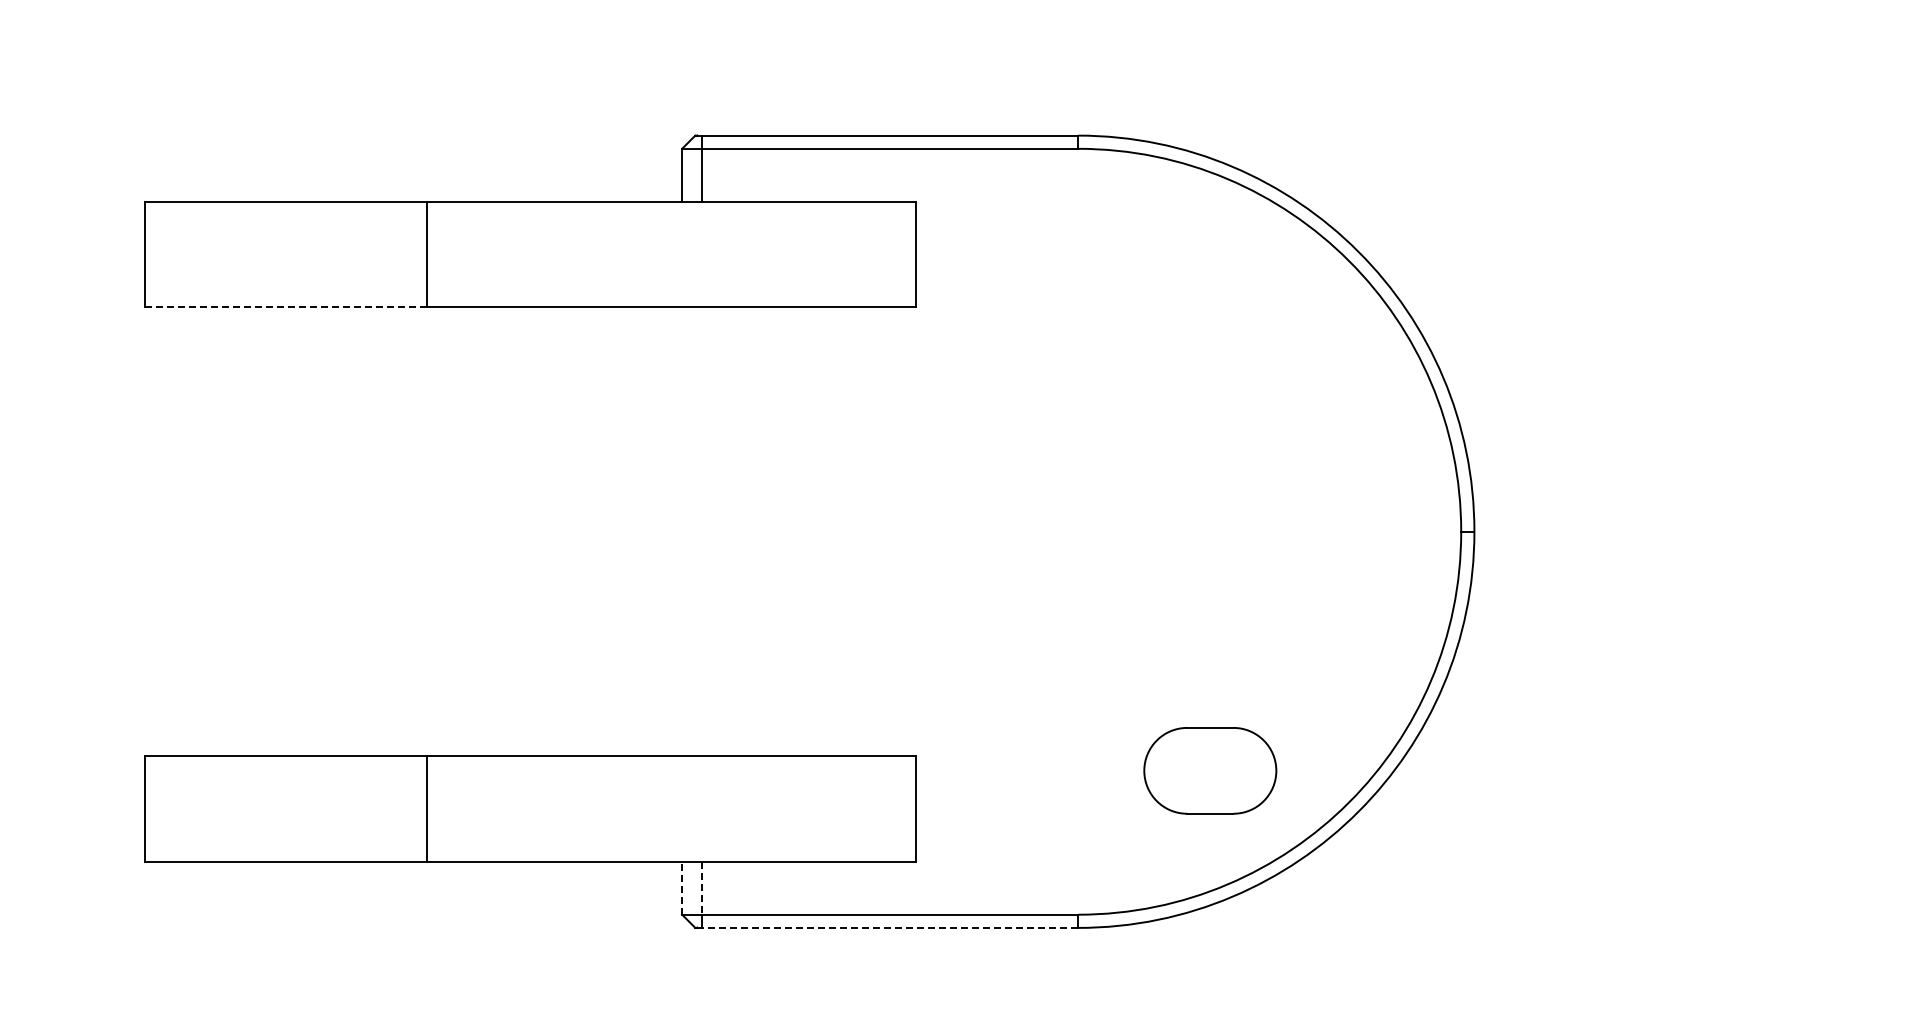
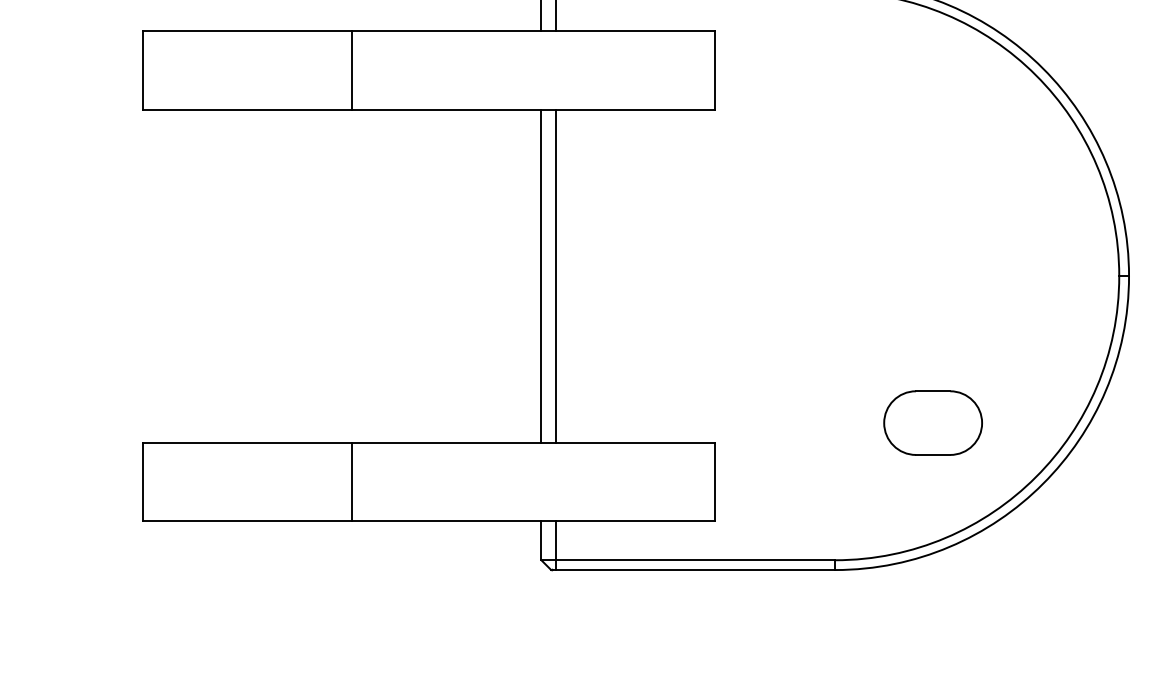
line: (286, 307) -> (247, 109), dashed -> solid
line: (682, 531) -> (541, 276), added
line: (701, 531) -> (555, 276), added
part: (1210, 770) -> (933, 422), moved
line: (682, 887) -> (541, 540), dashed -> solid
line: (701, 888) -> (555, 540), dashed -> solid
line: (889, 927) -> (695, 569), dashed -> solid

